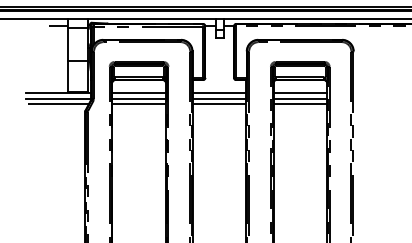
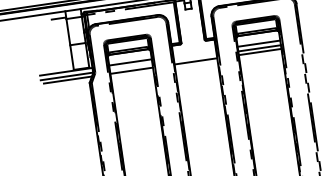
line: (219, 93) -> (194, 53), removed
line: (138, 98) -> (130, 66), removed
line: (219, 98) -> (195, 57), removed

